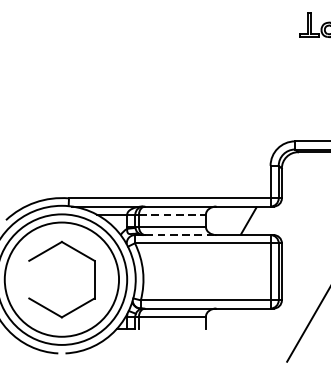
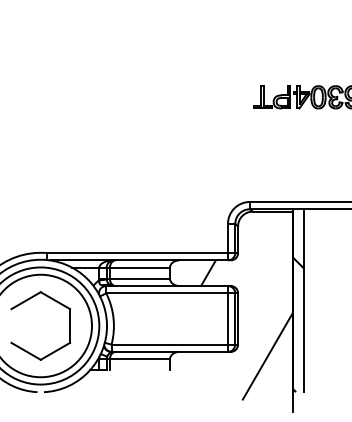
line: (173, 214) -> (140, 267), dashed -> solid
line: (180, 235) -> (147, 286), dashed -> solid

